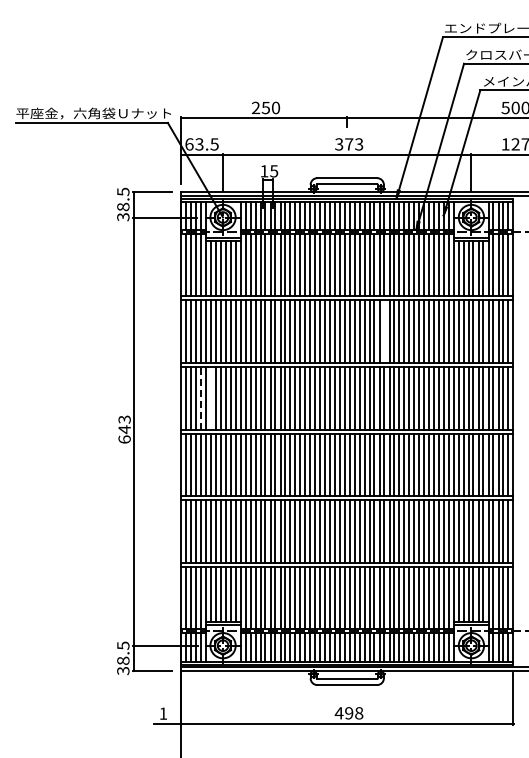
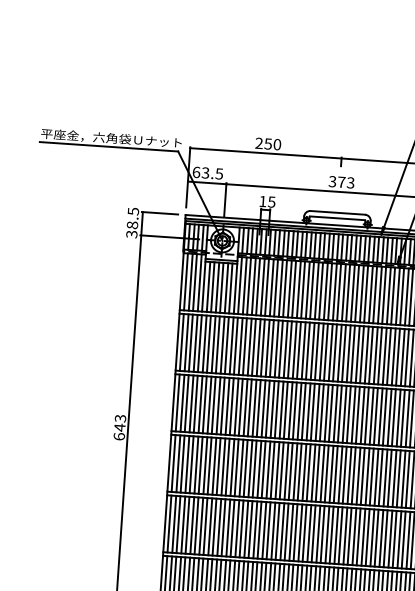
line: (384, 331) -> (362, 354), added
line: (201, 397) -> (191, 403), dashed -> solid
line: (211, 398) -> (200, 404), added

